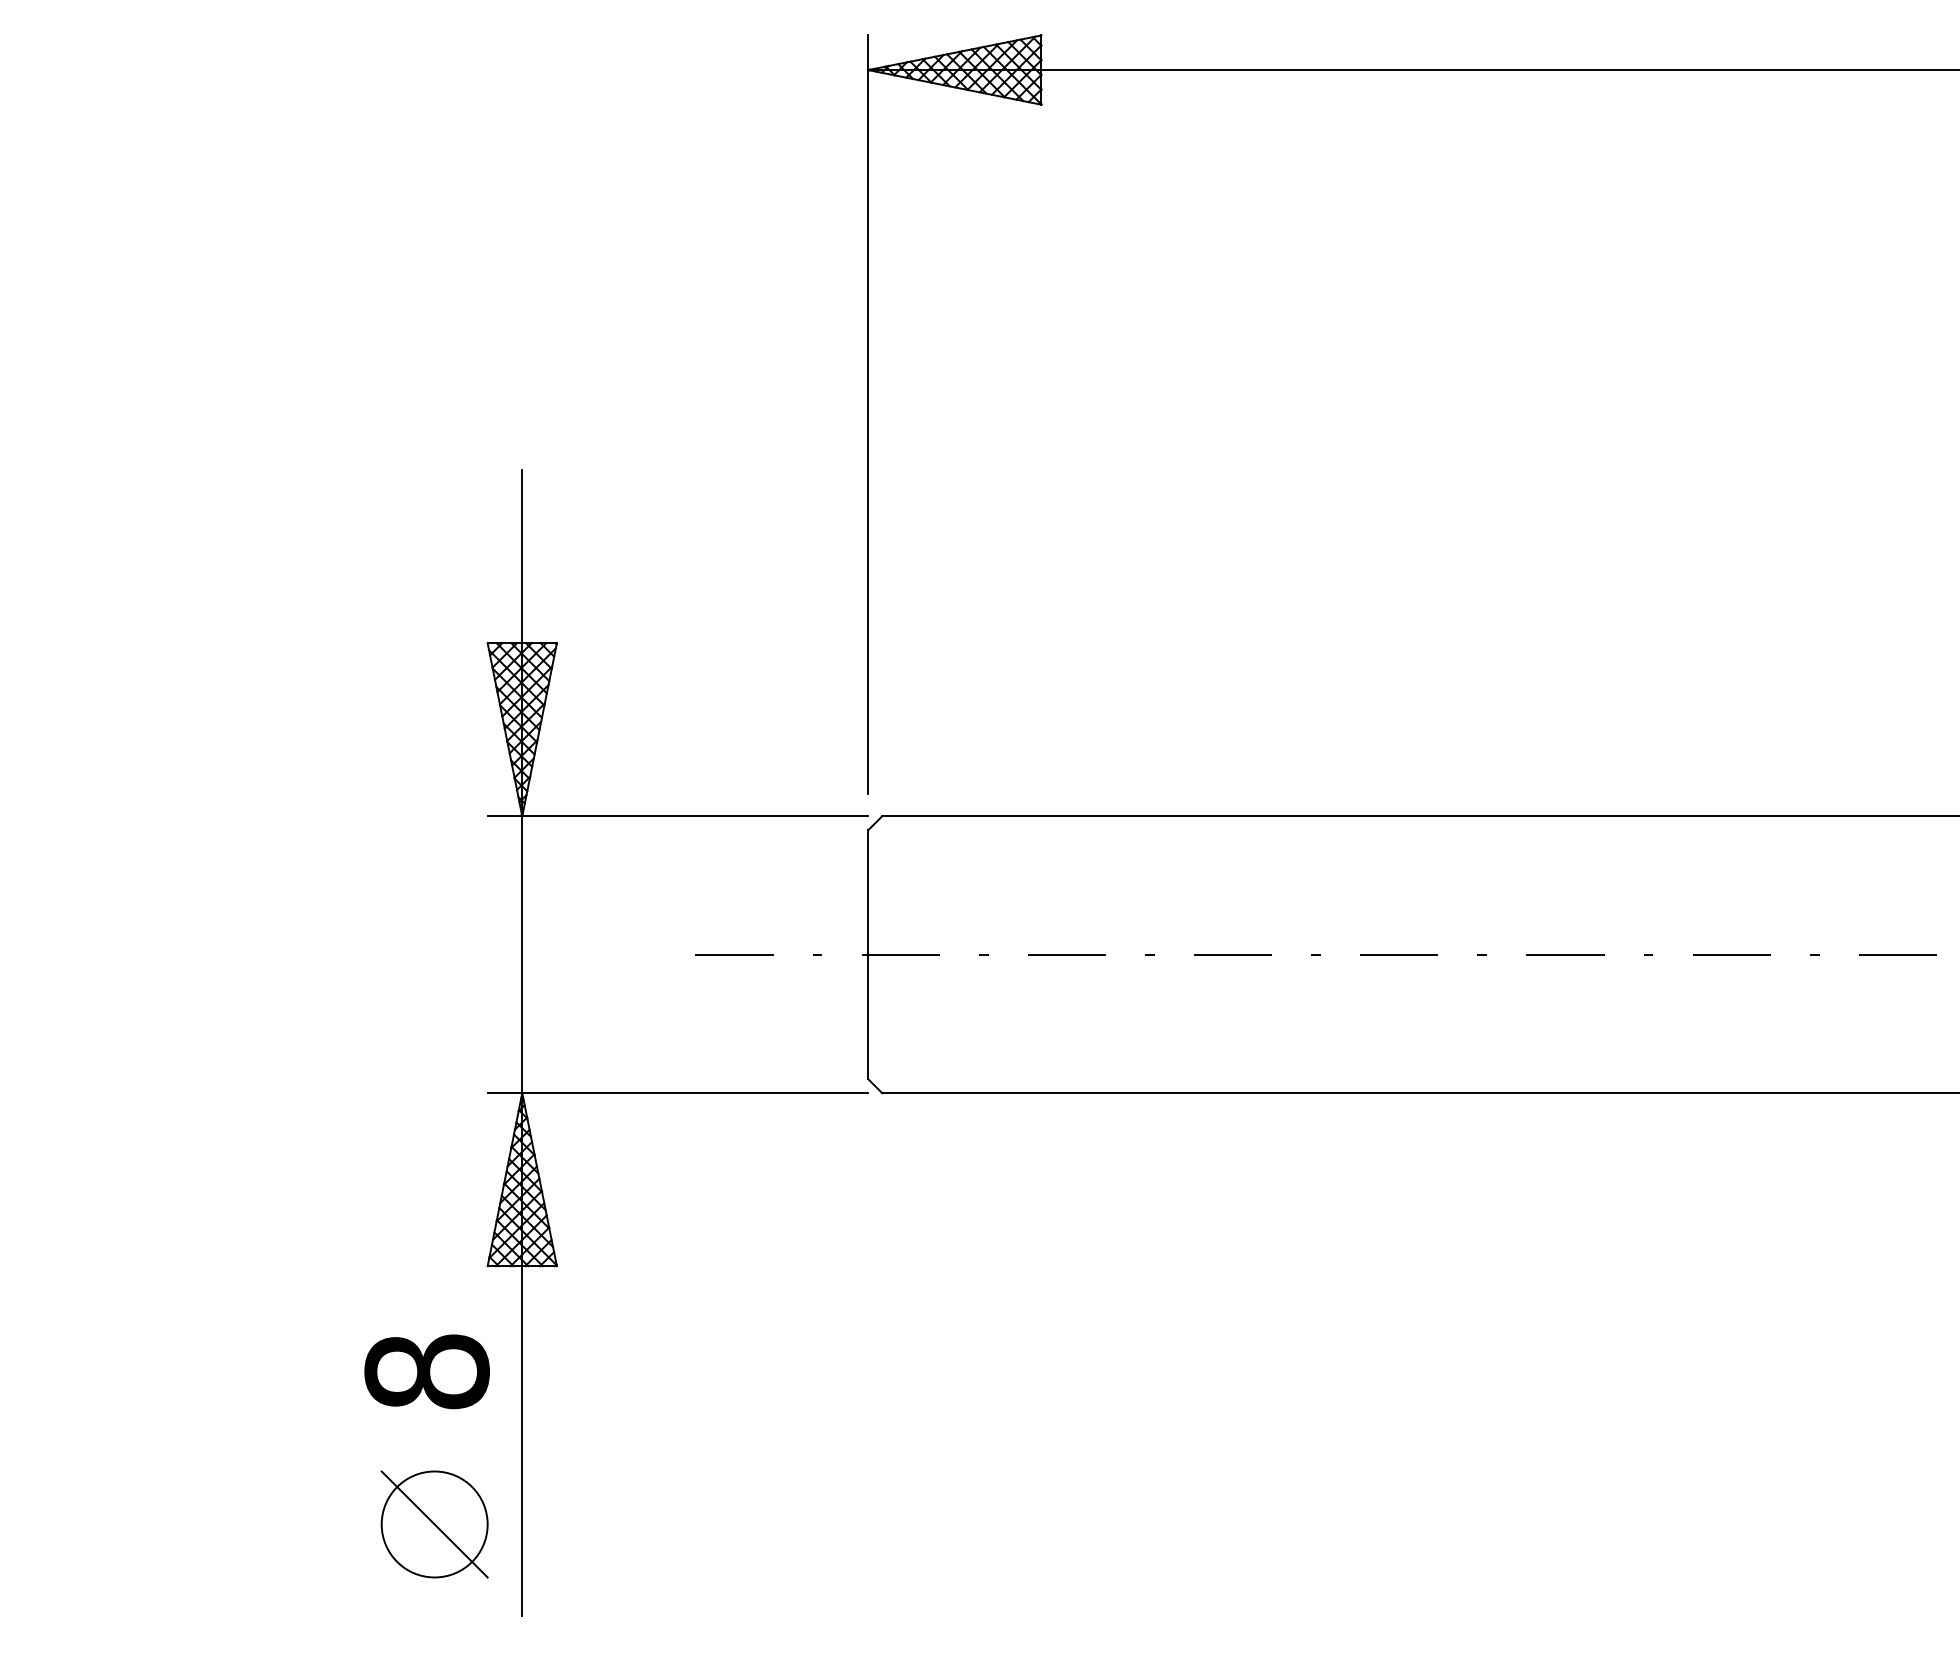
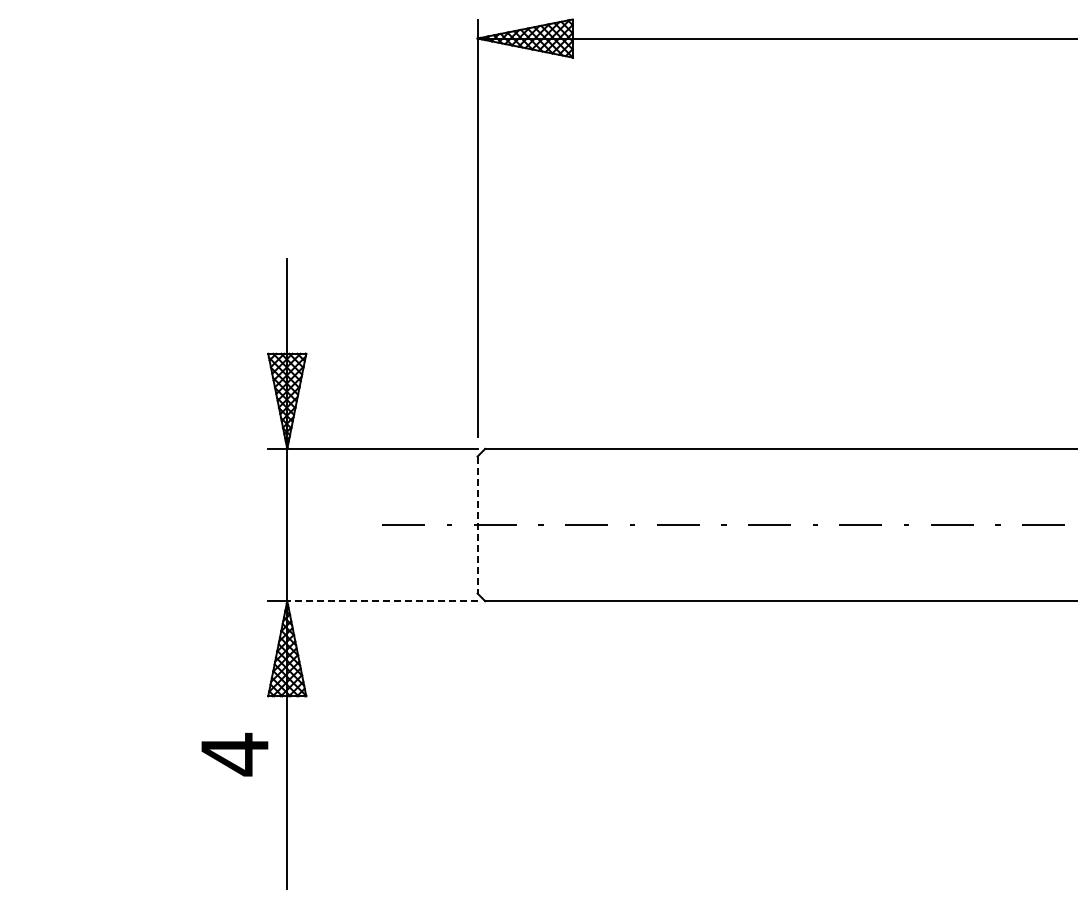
line: (868, 955) -> (477, 525), solid -> dashed
line: (693, 1093) -> (381, 601), solid -> dashed
text: (426, 1371) -> (234, 754), 8 -> 4
part: (433, 1524) -> (238, 838), removed

